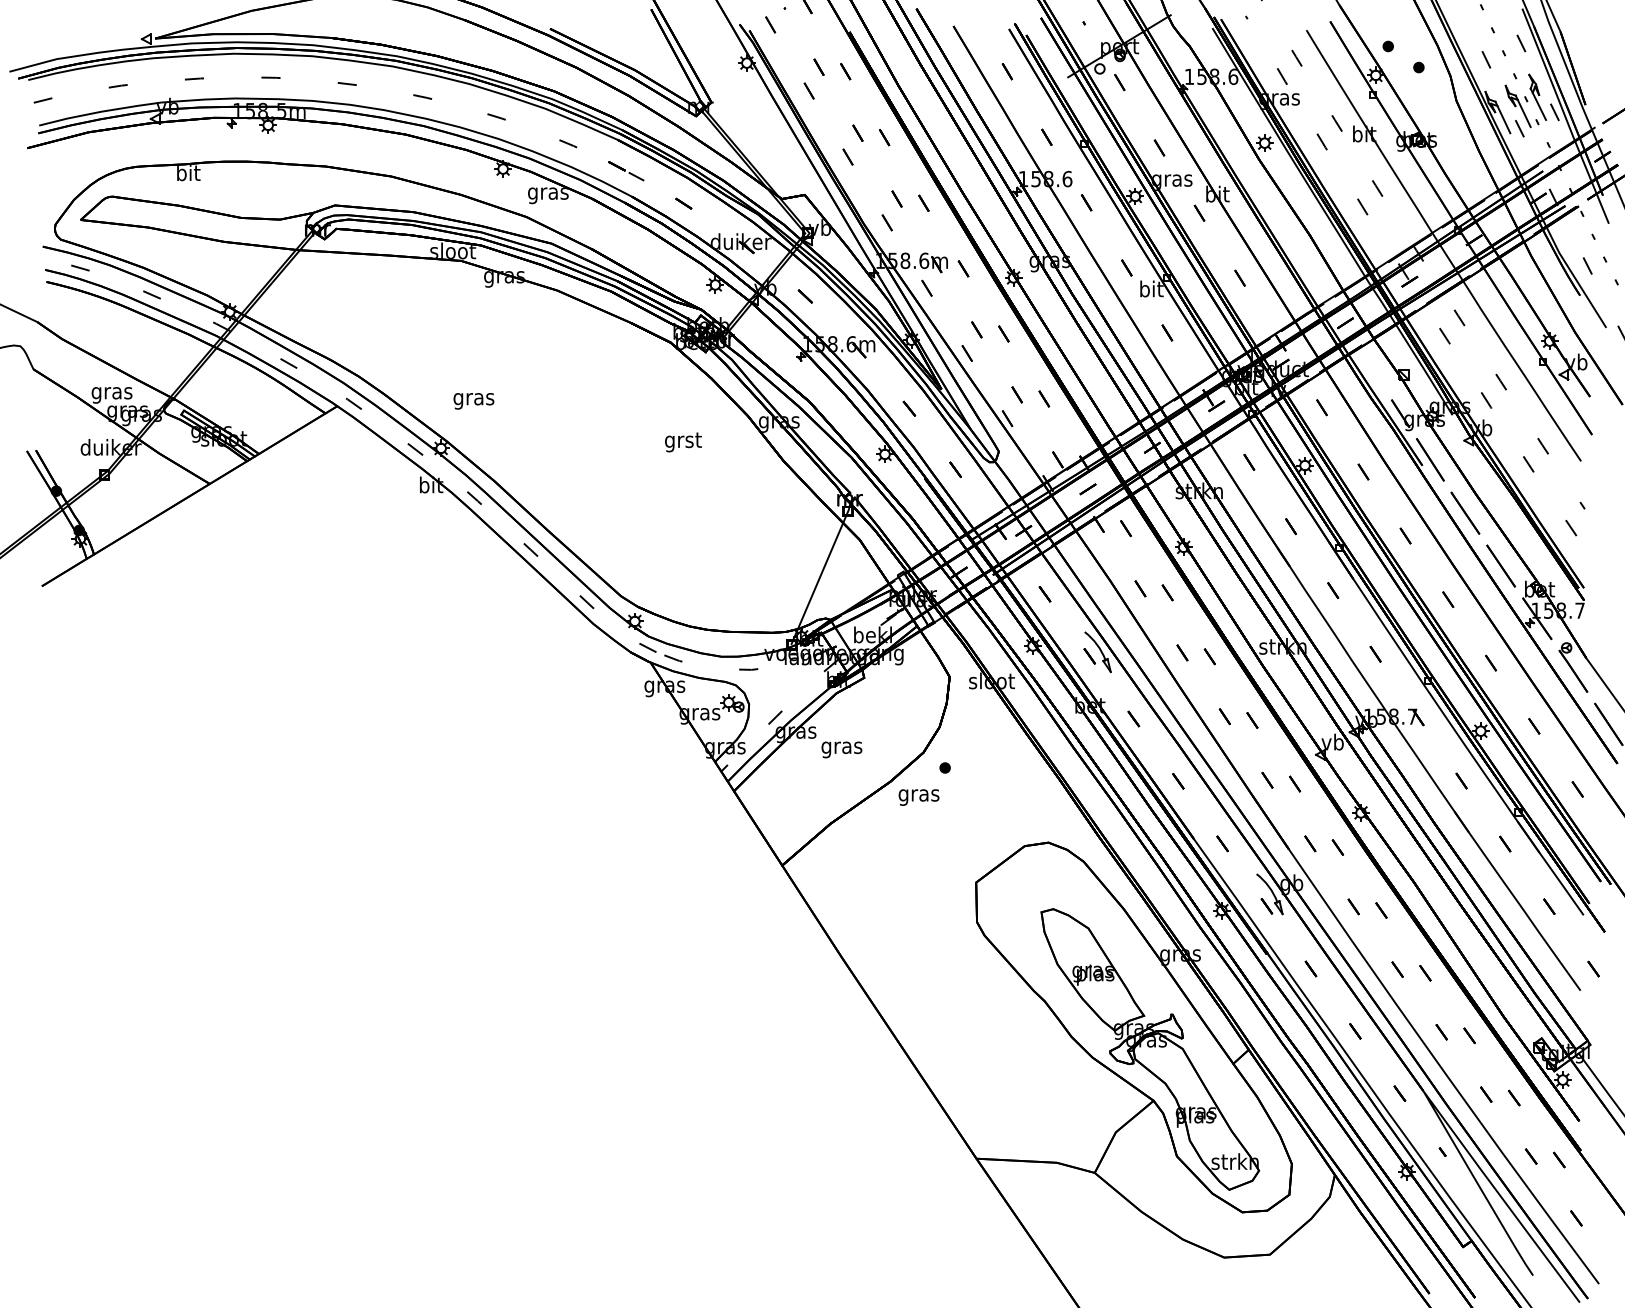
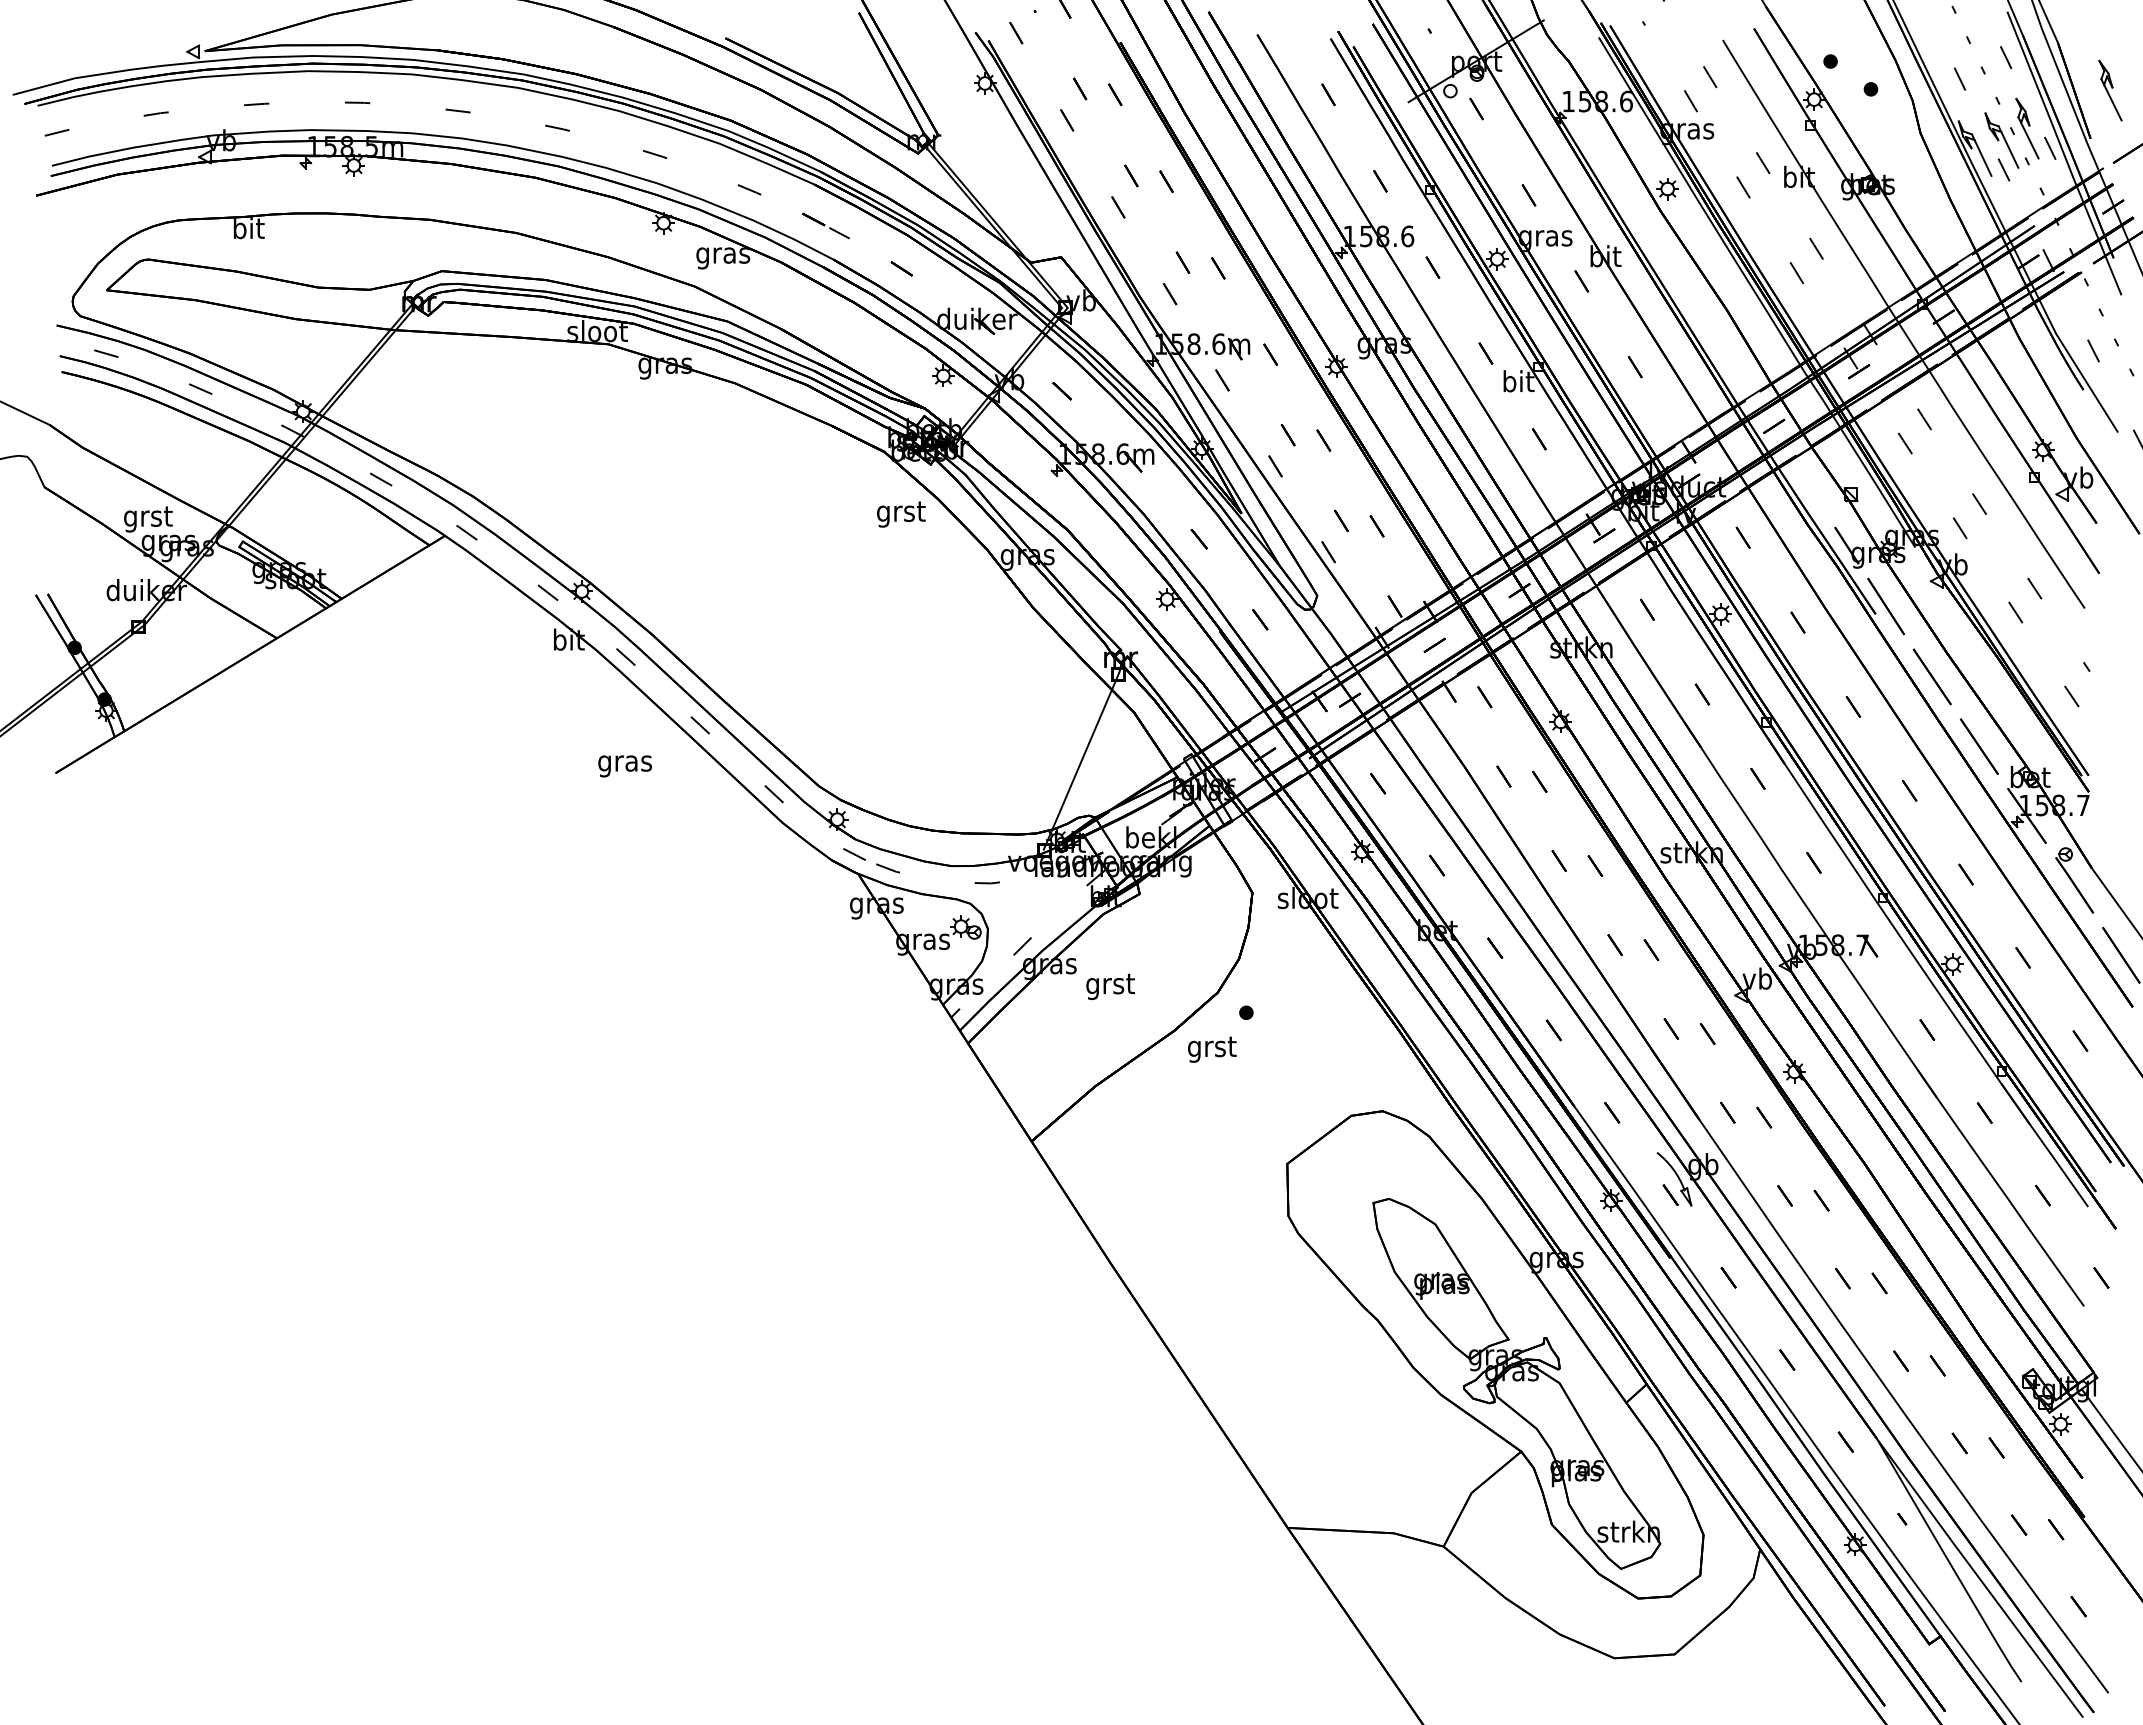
part: (1600, 68) -> (2110, 90), added
text: (111, 393) -> (147, 519), gras -> grst
text: (473, 401) -> (624, 766), moved
text: (683, 442) -> (901, 514), moved
part: (1097, 652) -> (1447, 860), removed
text: (842, 748) -> (1110, 986), gras -> grst
text: (918, 795) -> (1211, 1049), gras -> grst

